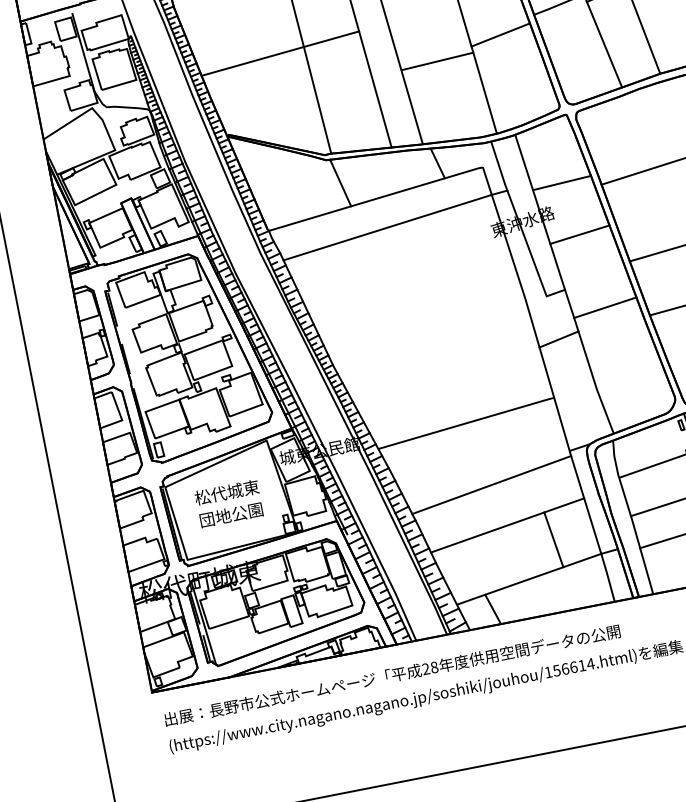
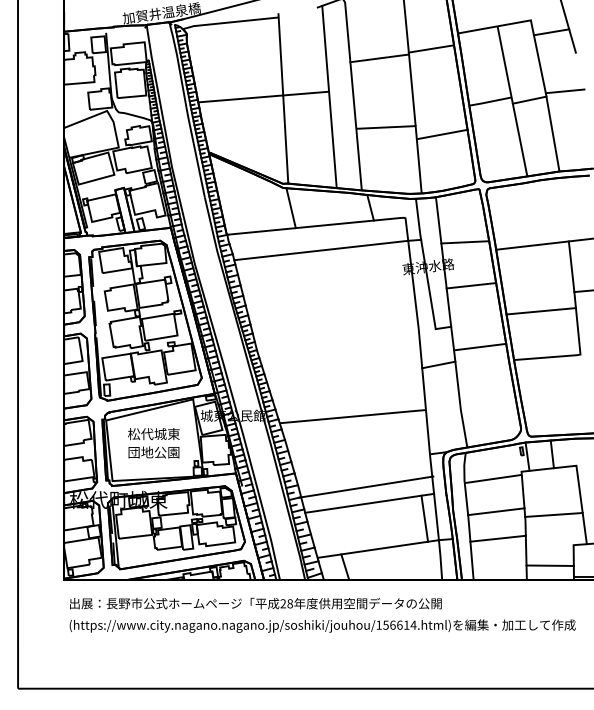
line: (500, 35) -> (442, 134), moved
line: (491, 484) -> (366, 486), moved
line: (553, 539) -> (424, 518), moved

